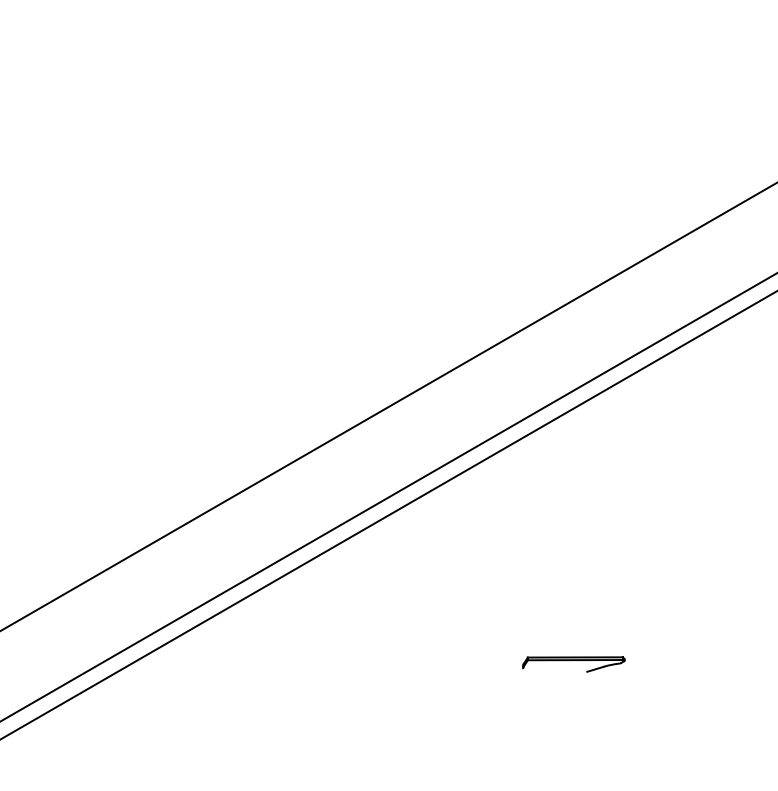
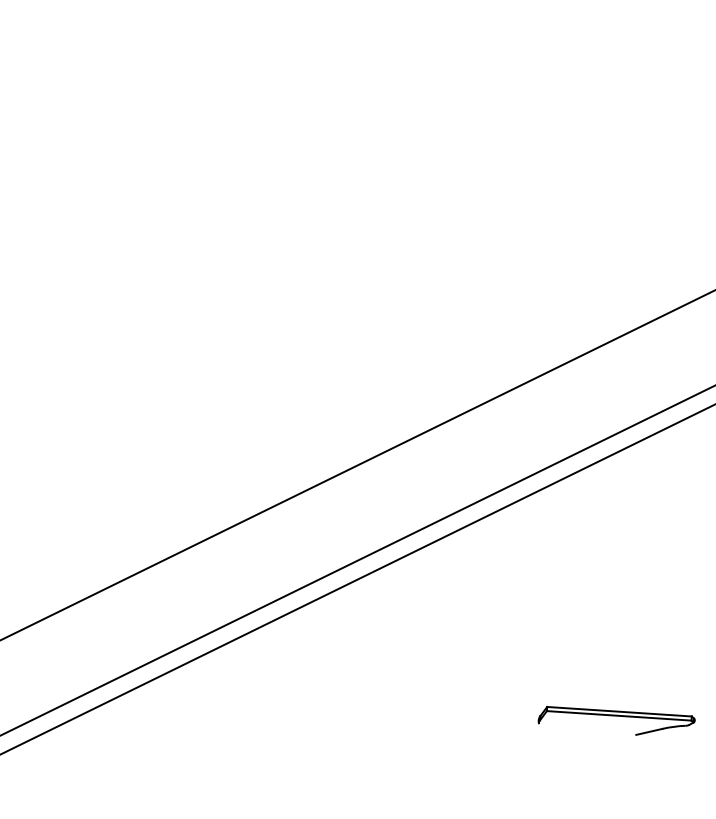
part: (573, 664) -> (616, 722), size x1.4

